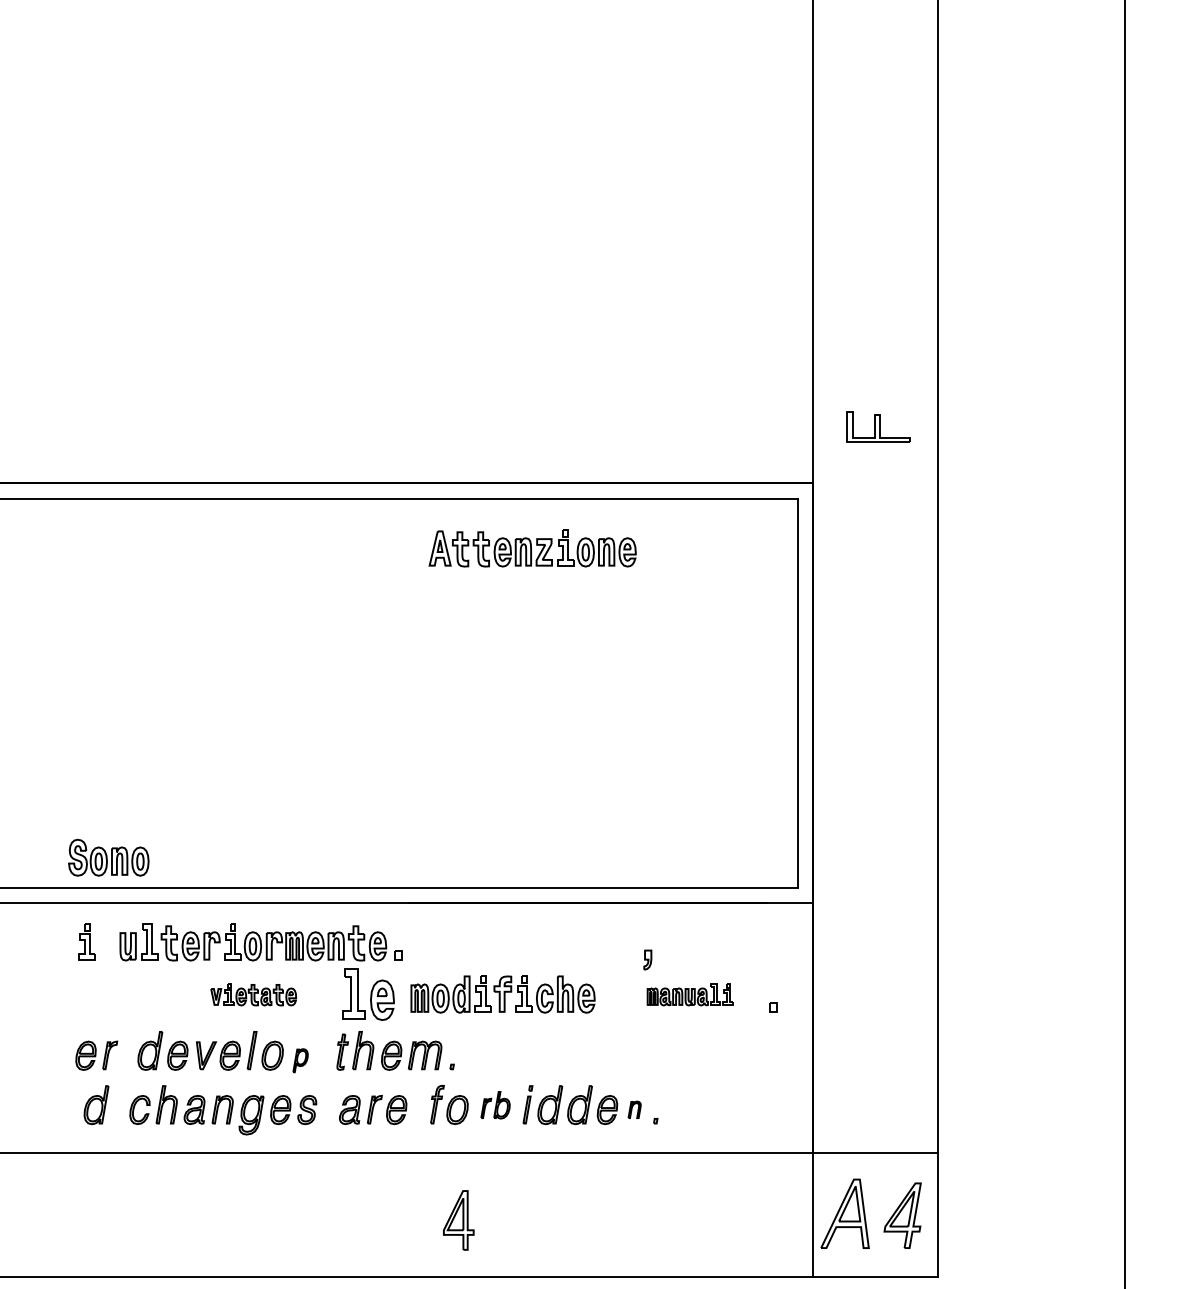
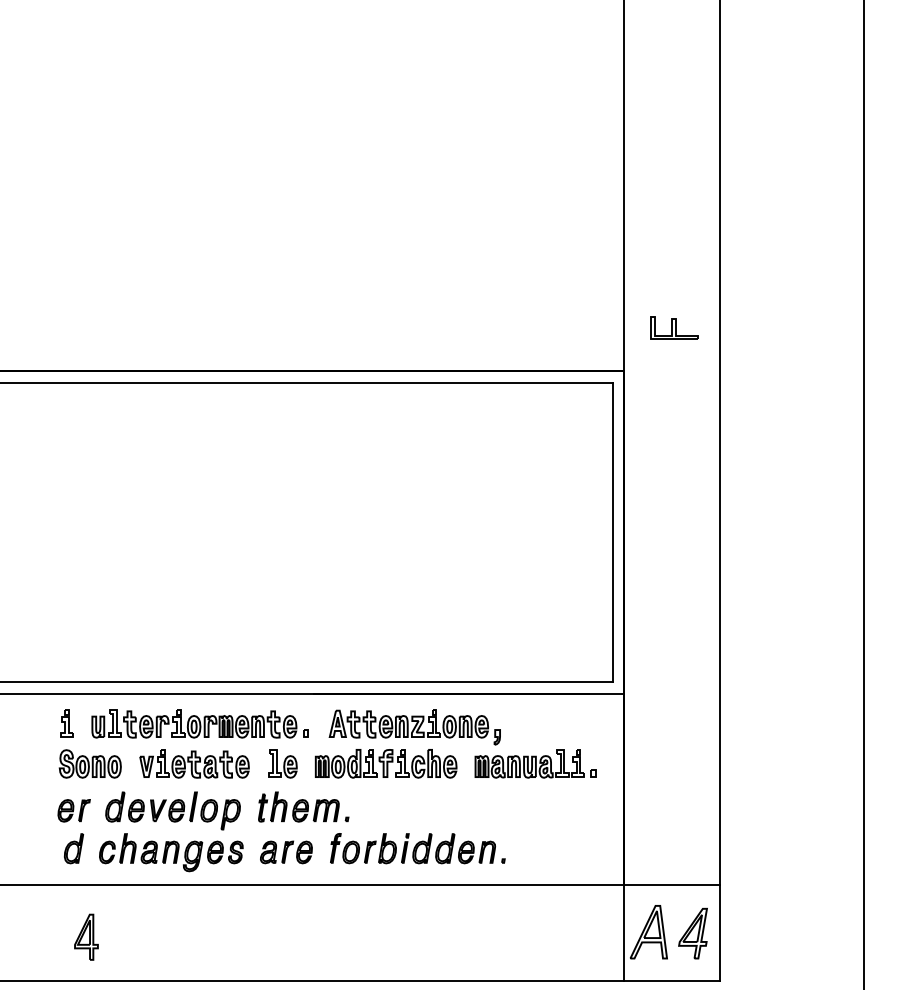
part: (532, 548) -> (408, 723), moved
part: (108, 857) -> (90, 763), moved
part: (253, 994) -> (194, 763), size x1.67
part: (368, 994) -> (282, 763), size x0.71
part: (689, 994) -> (529, 763), size x1.67
part: (300, 1060) -> (230, 814), size x1.67
part: (495, 1105) -> (380, 849), size x1.43
part: (634, 1109) -> (487, 852), size x1.67
part: (458, 1220) -> (86, 937), moved

